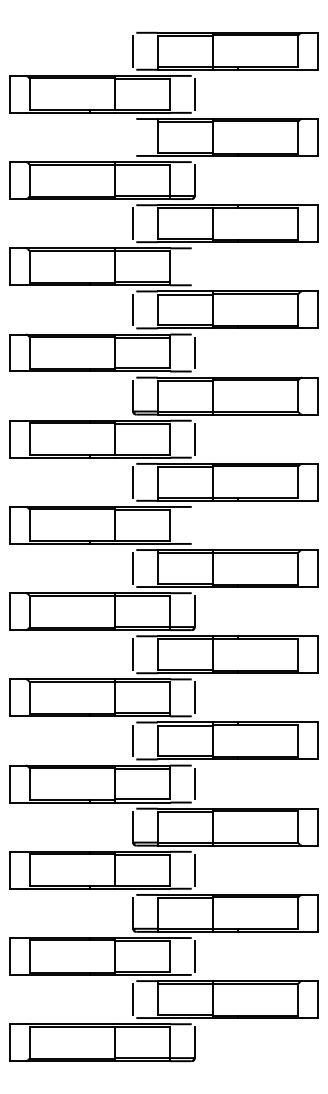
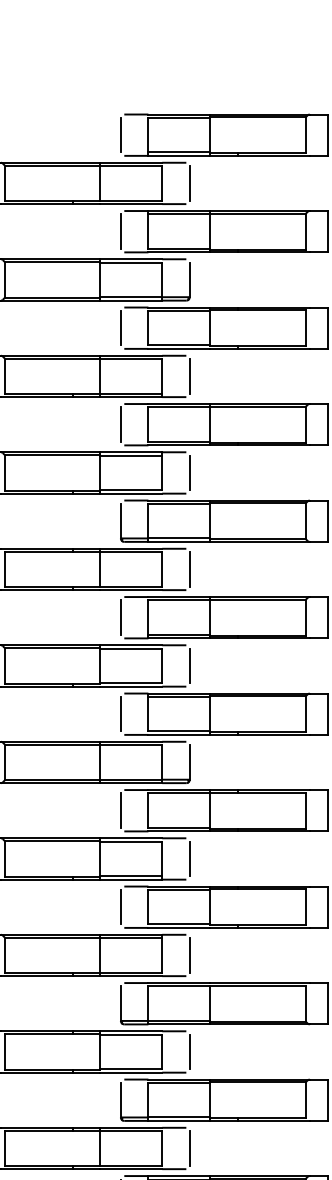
line: (133, 137) -> (121, 231), added
line: (194, 266) -> (189, 376), added
line: (194, 525) -> (189, 666), added

